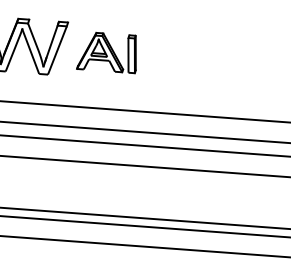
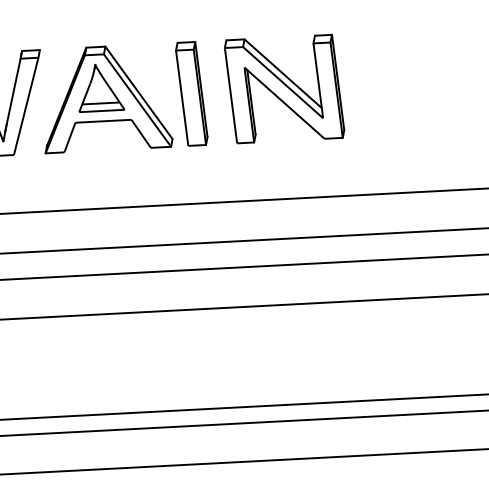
part: (106, 52) -> (120, 98), size x1.43
part: (190, 57) -> (283, 87), added

